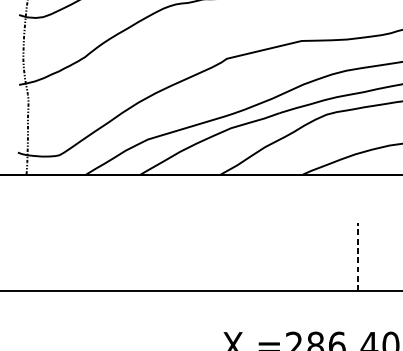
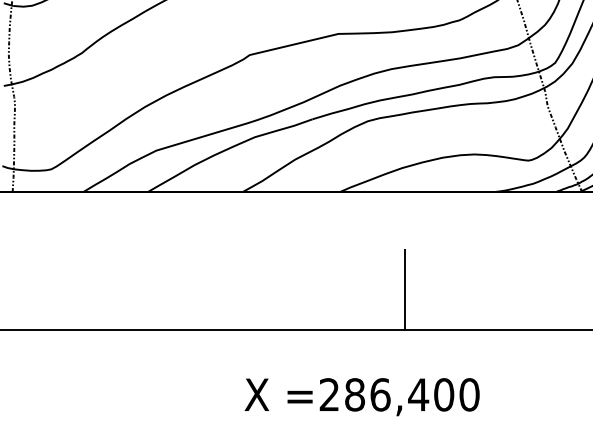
line: (358, 256) -> (405, 289), dashed -> solid

